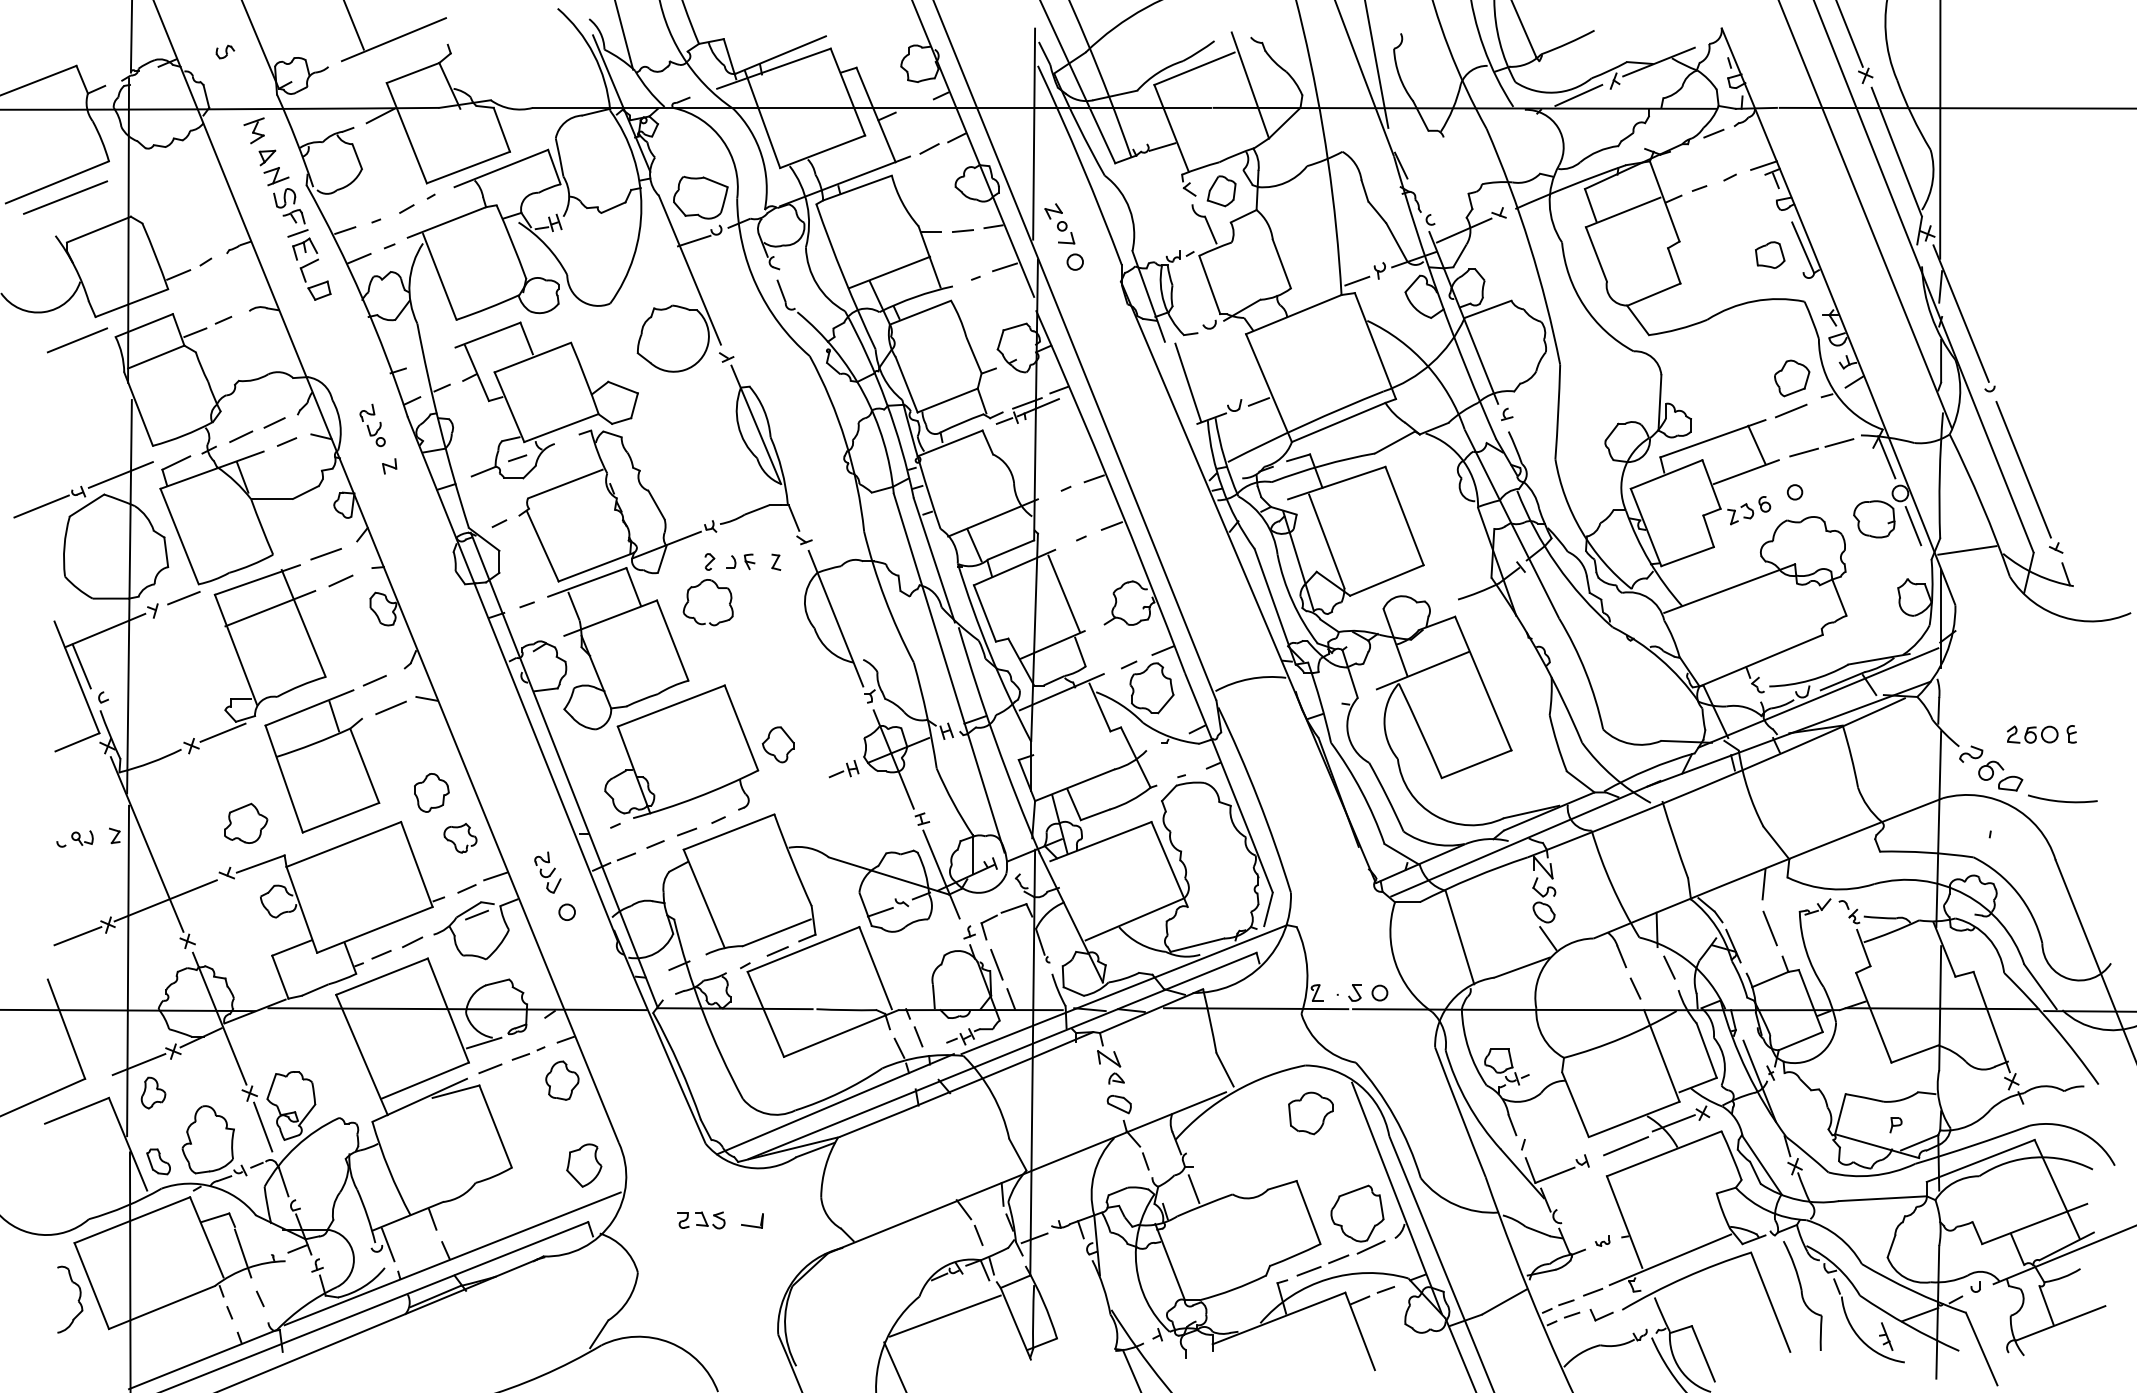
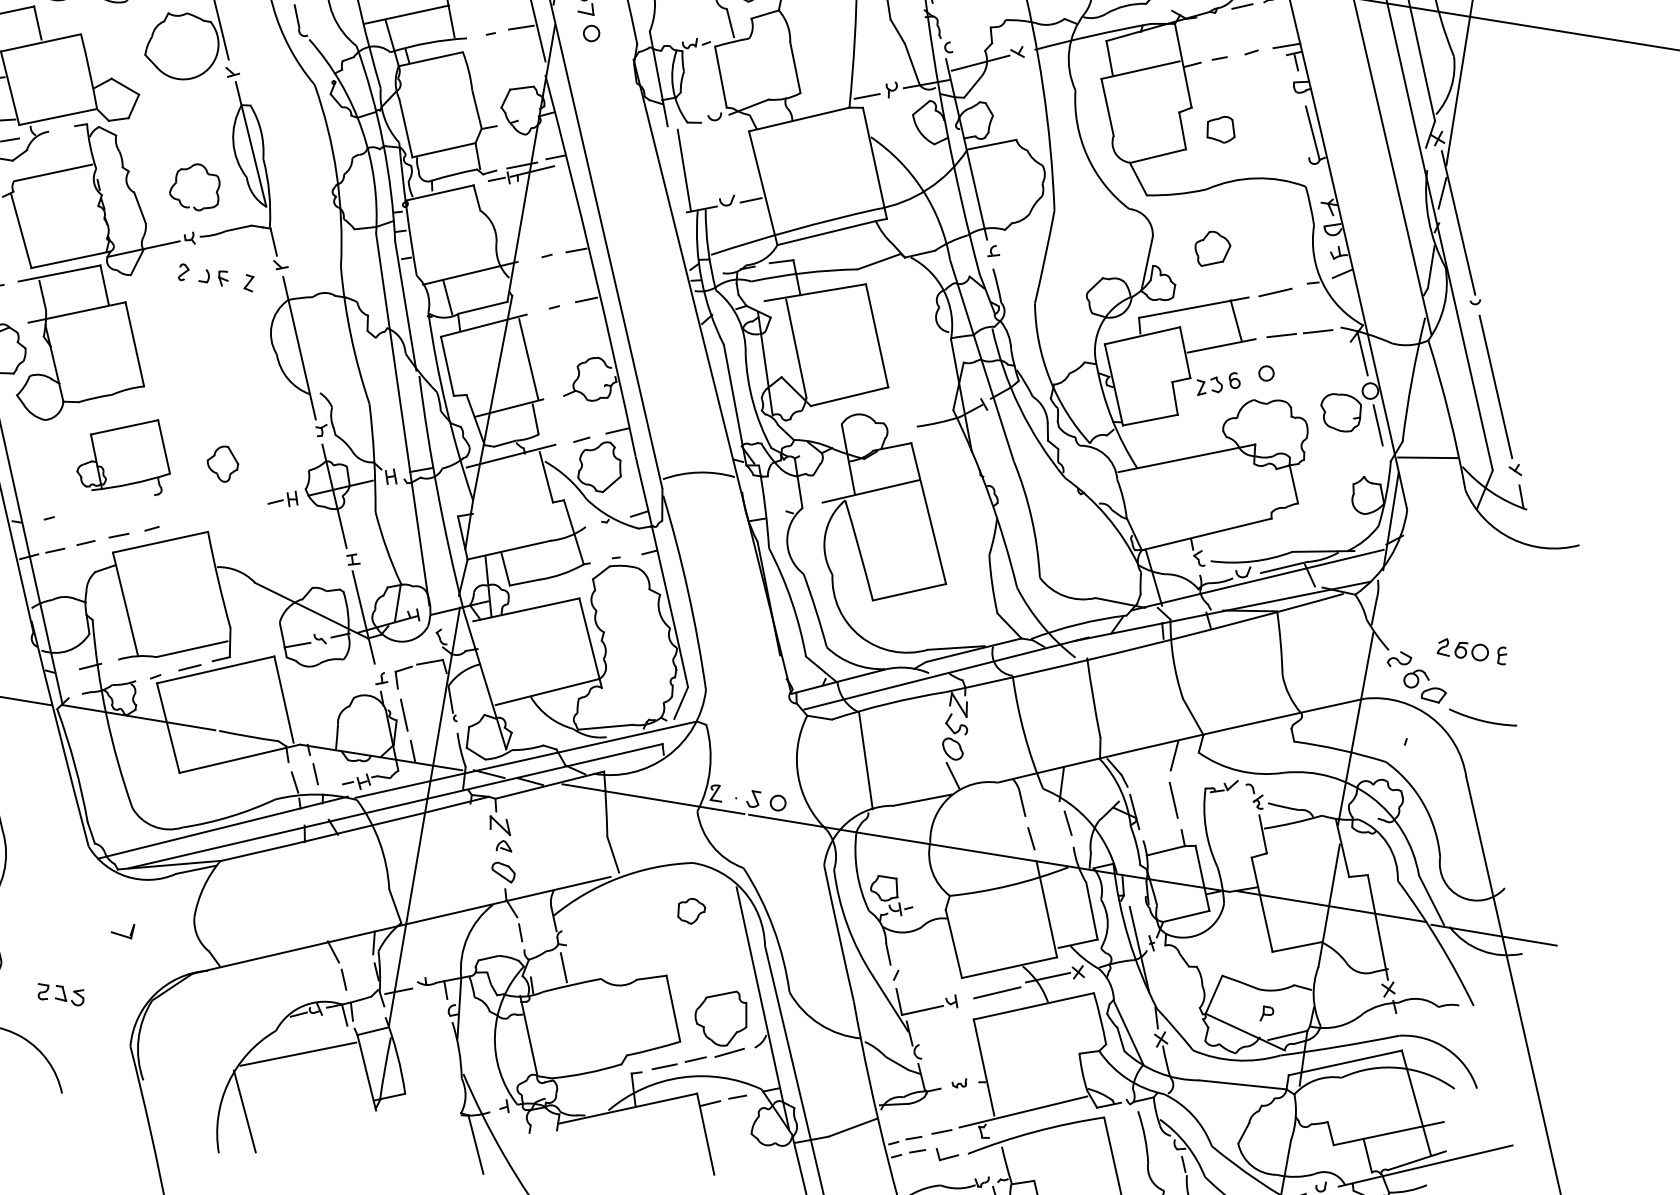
part: (1770, 254) -> (1221, 128), moved
part: (1792, 378) -> (1212, 249), moved
part: (717, 588) -> (207, 174), moved
part: (681, 751) -> (126, 455), size x0.6
part: (1310, 1113) -> (690, 911), size x0.6
part: (701, 1220) -> (60, 994), moved

